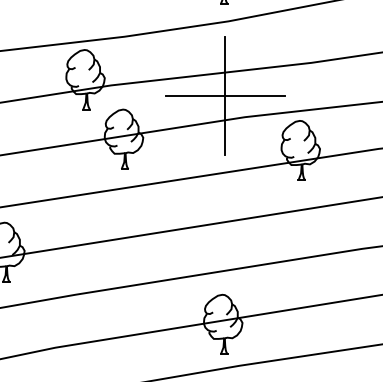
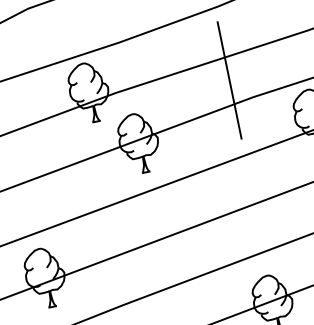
line: (224, 95) -> (228, 80), removed

